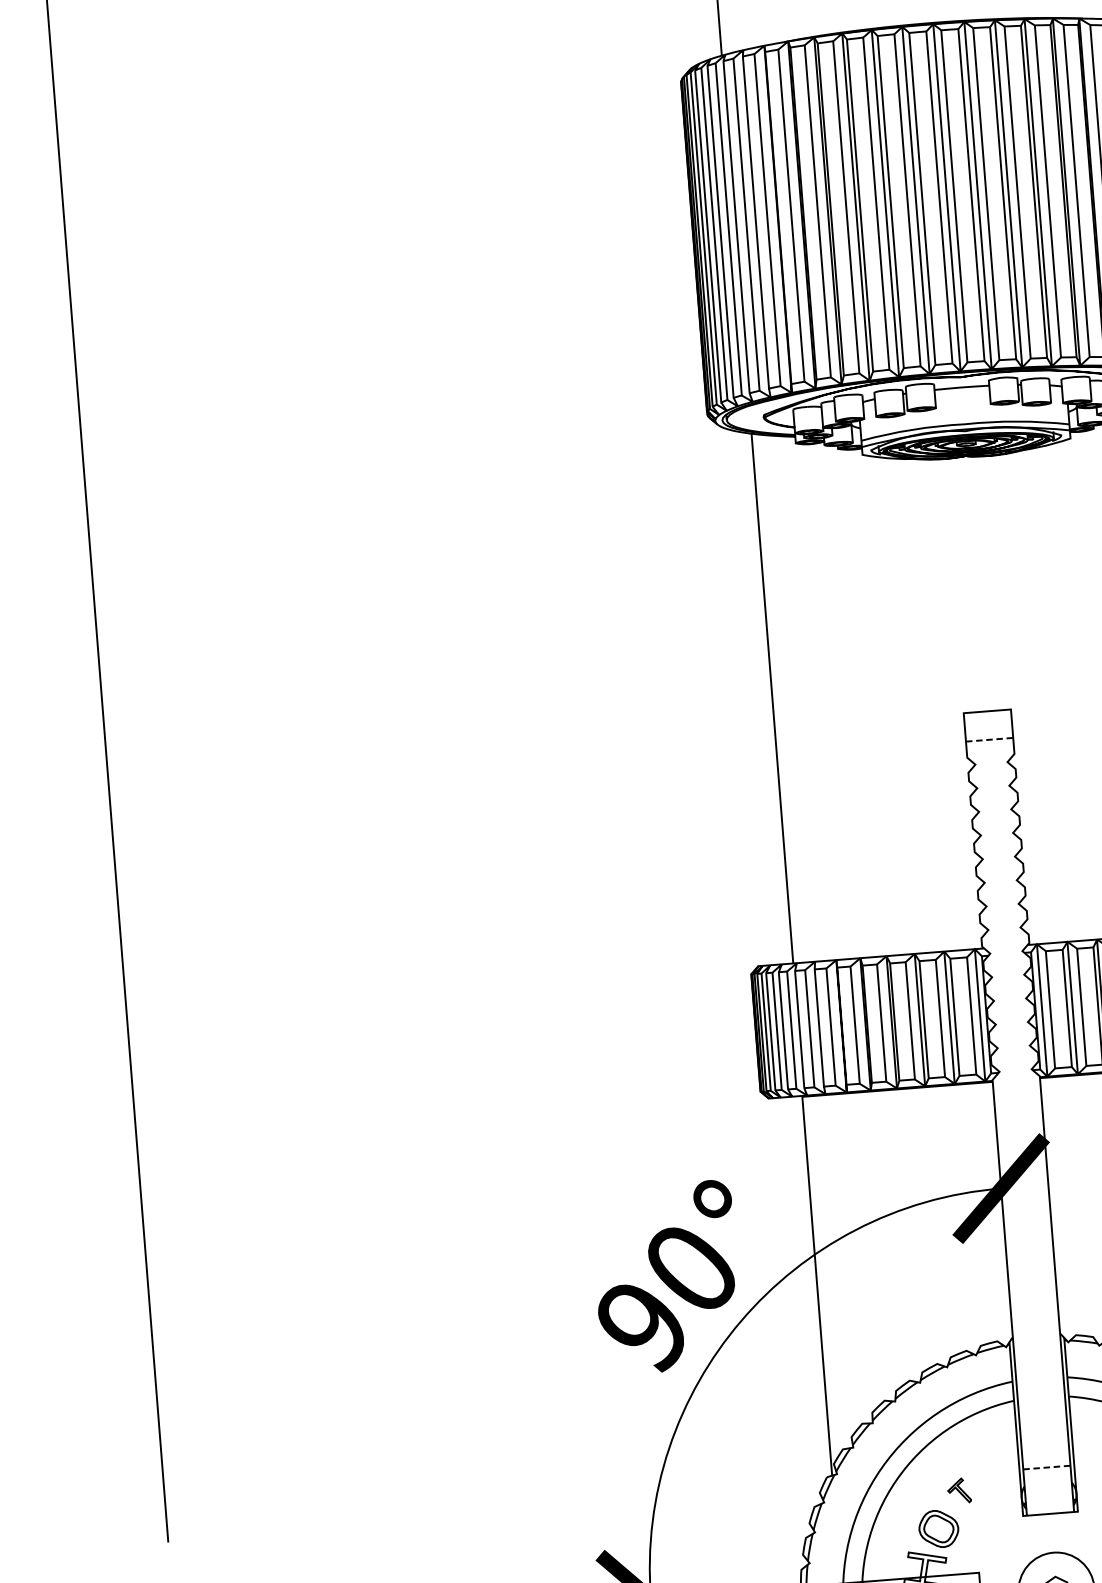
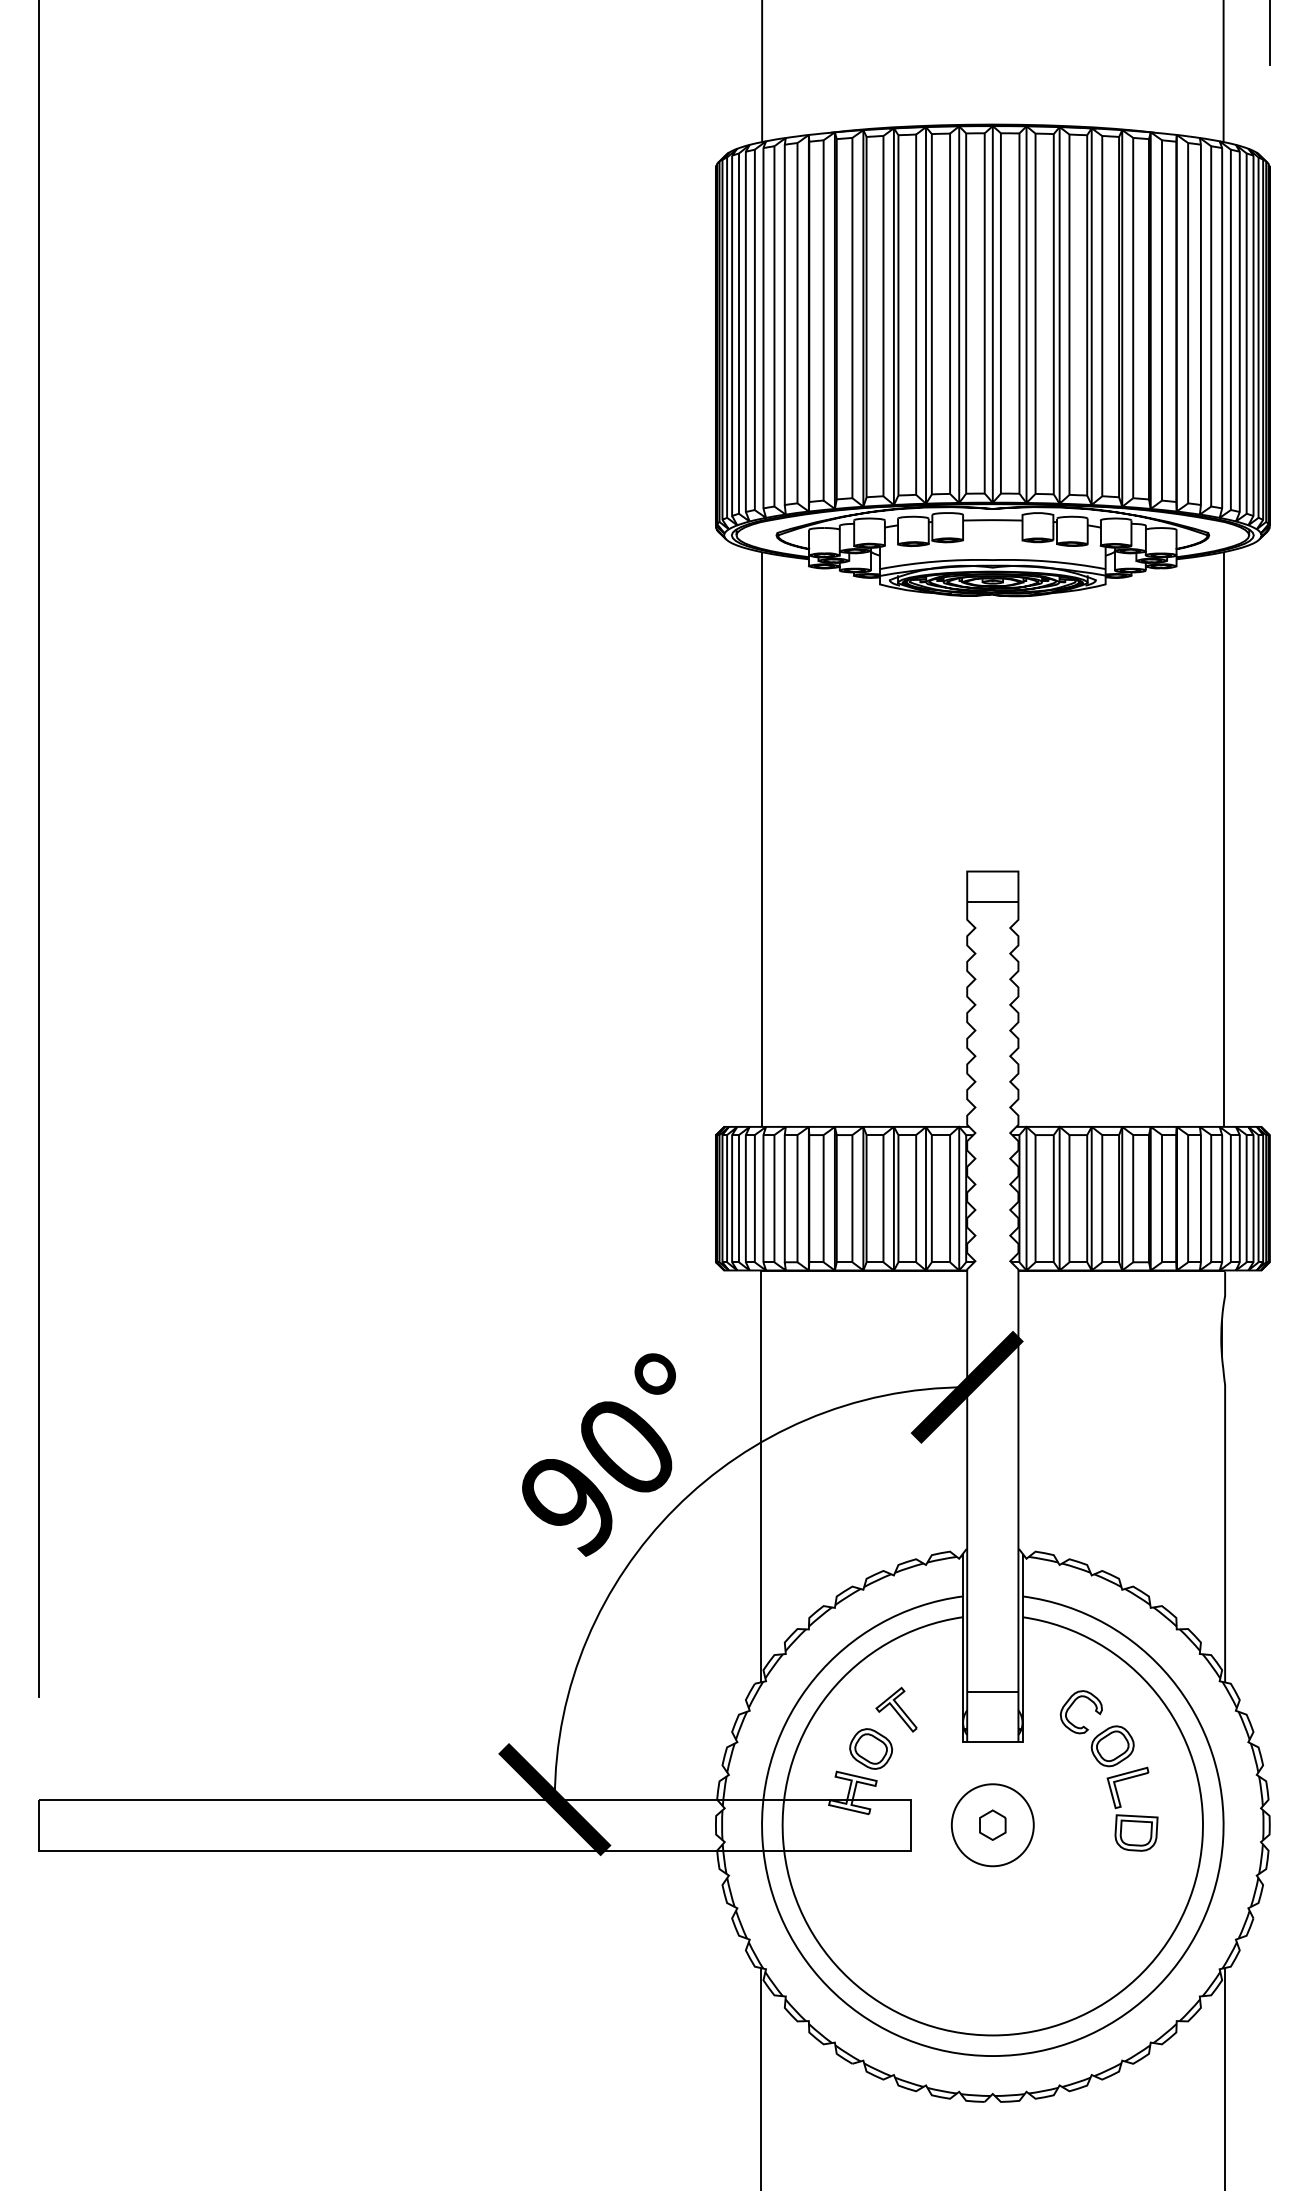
line: (989, 739) -> (992, 902), dashed -> solid
line: (1046, 1467) -> (992, 1691), dashed -> solid
part: (959, 1490) -> (896, 1709), size x1.67

